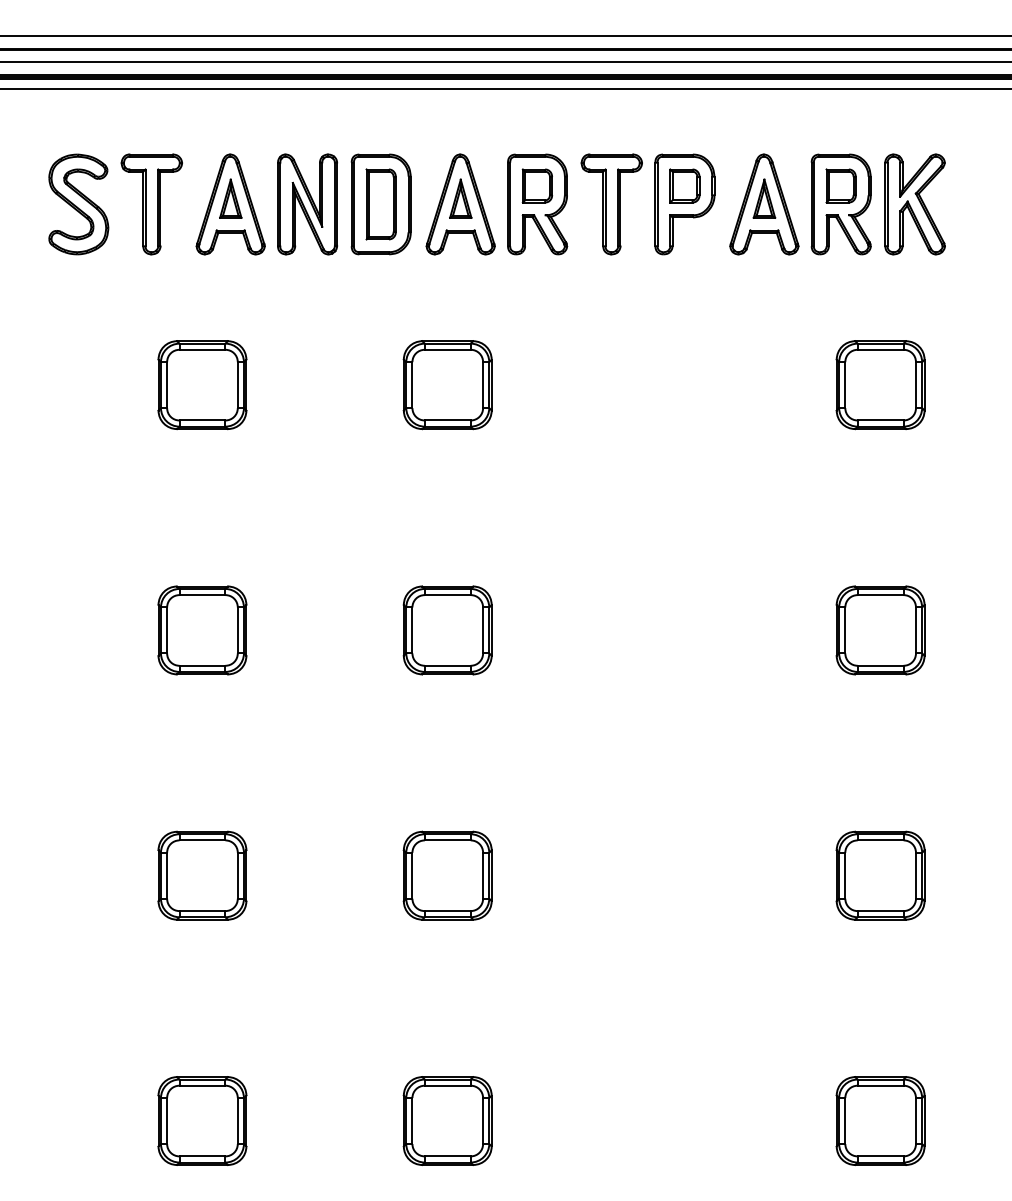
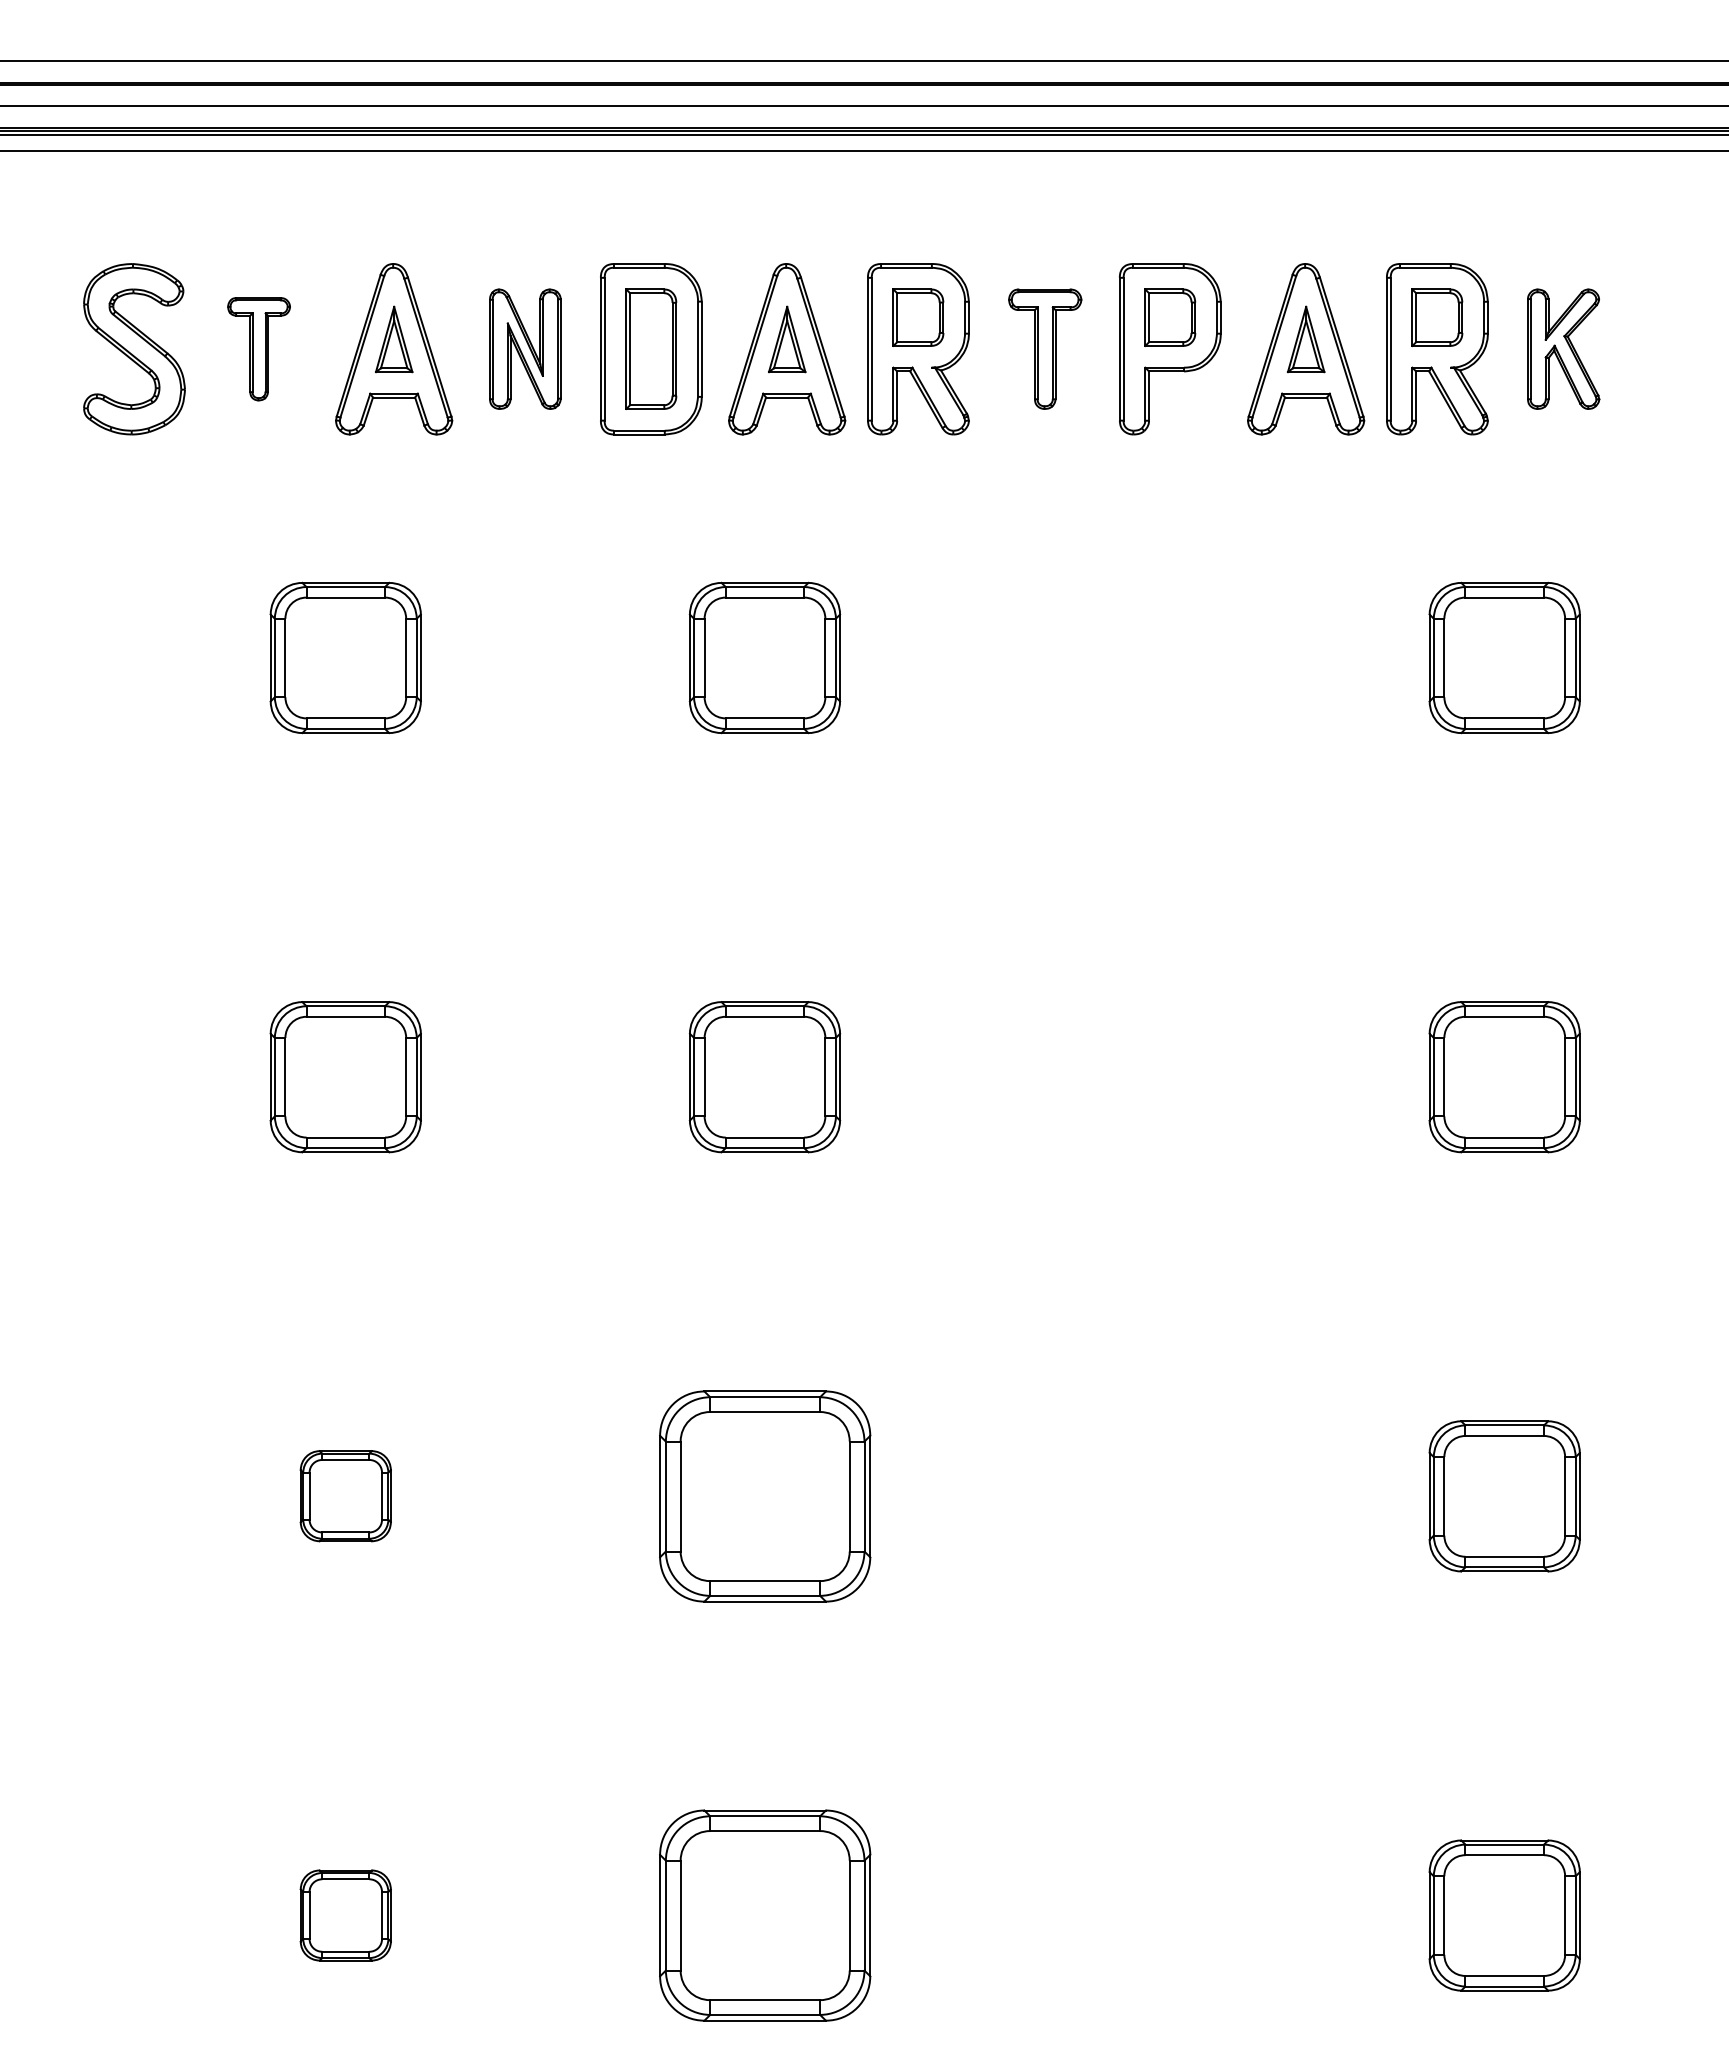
part: (151, 204) -> (258, 349), size x0.6
part: (307, 204) -> (525, 349), size x0.7
part: (611, 204) -> (1044, 349), size x0.7
part: (914, 204) -> (1562, 349), size x0.7
part: (202, 875) -> (345, 1495), size x0.6
part: (447, 875) -> (764, 1495), size x1.4
part: (202, 1120) -> (345, 1914), size x0.6
part: (447, 1120) -> (764, 1914), size x1.4

